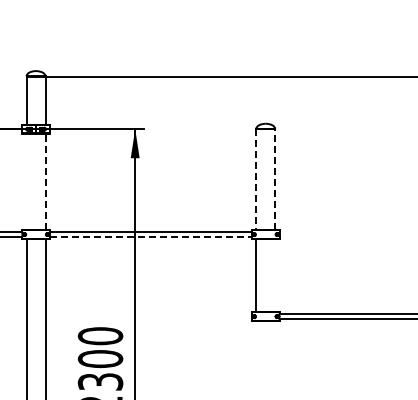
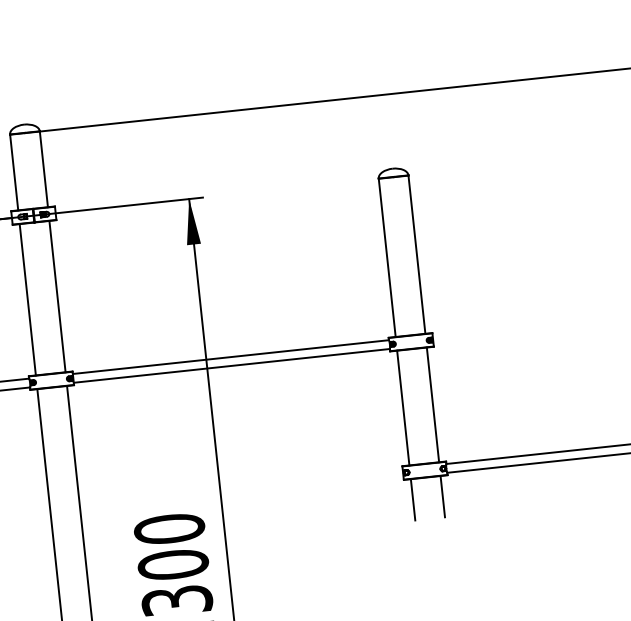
line: (275, 179) -> (417, 254), dashed -> solid
line: (256, 180) -> (387, 259), dashed -> solid
line: (26, 181) -> (27, 299), added
line: (45, 181) -> (57, 295), dashed -> solid
line: (150, 237) -> (231, 366), dashed -> solid
line: (275, 275) -> (433, 404), added
line: (256, 333) -> (413, 498), added
line: (275, 333) -> (443, 495), added

